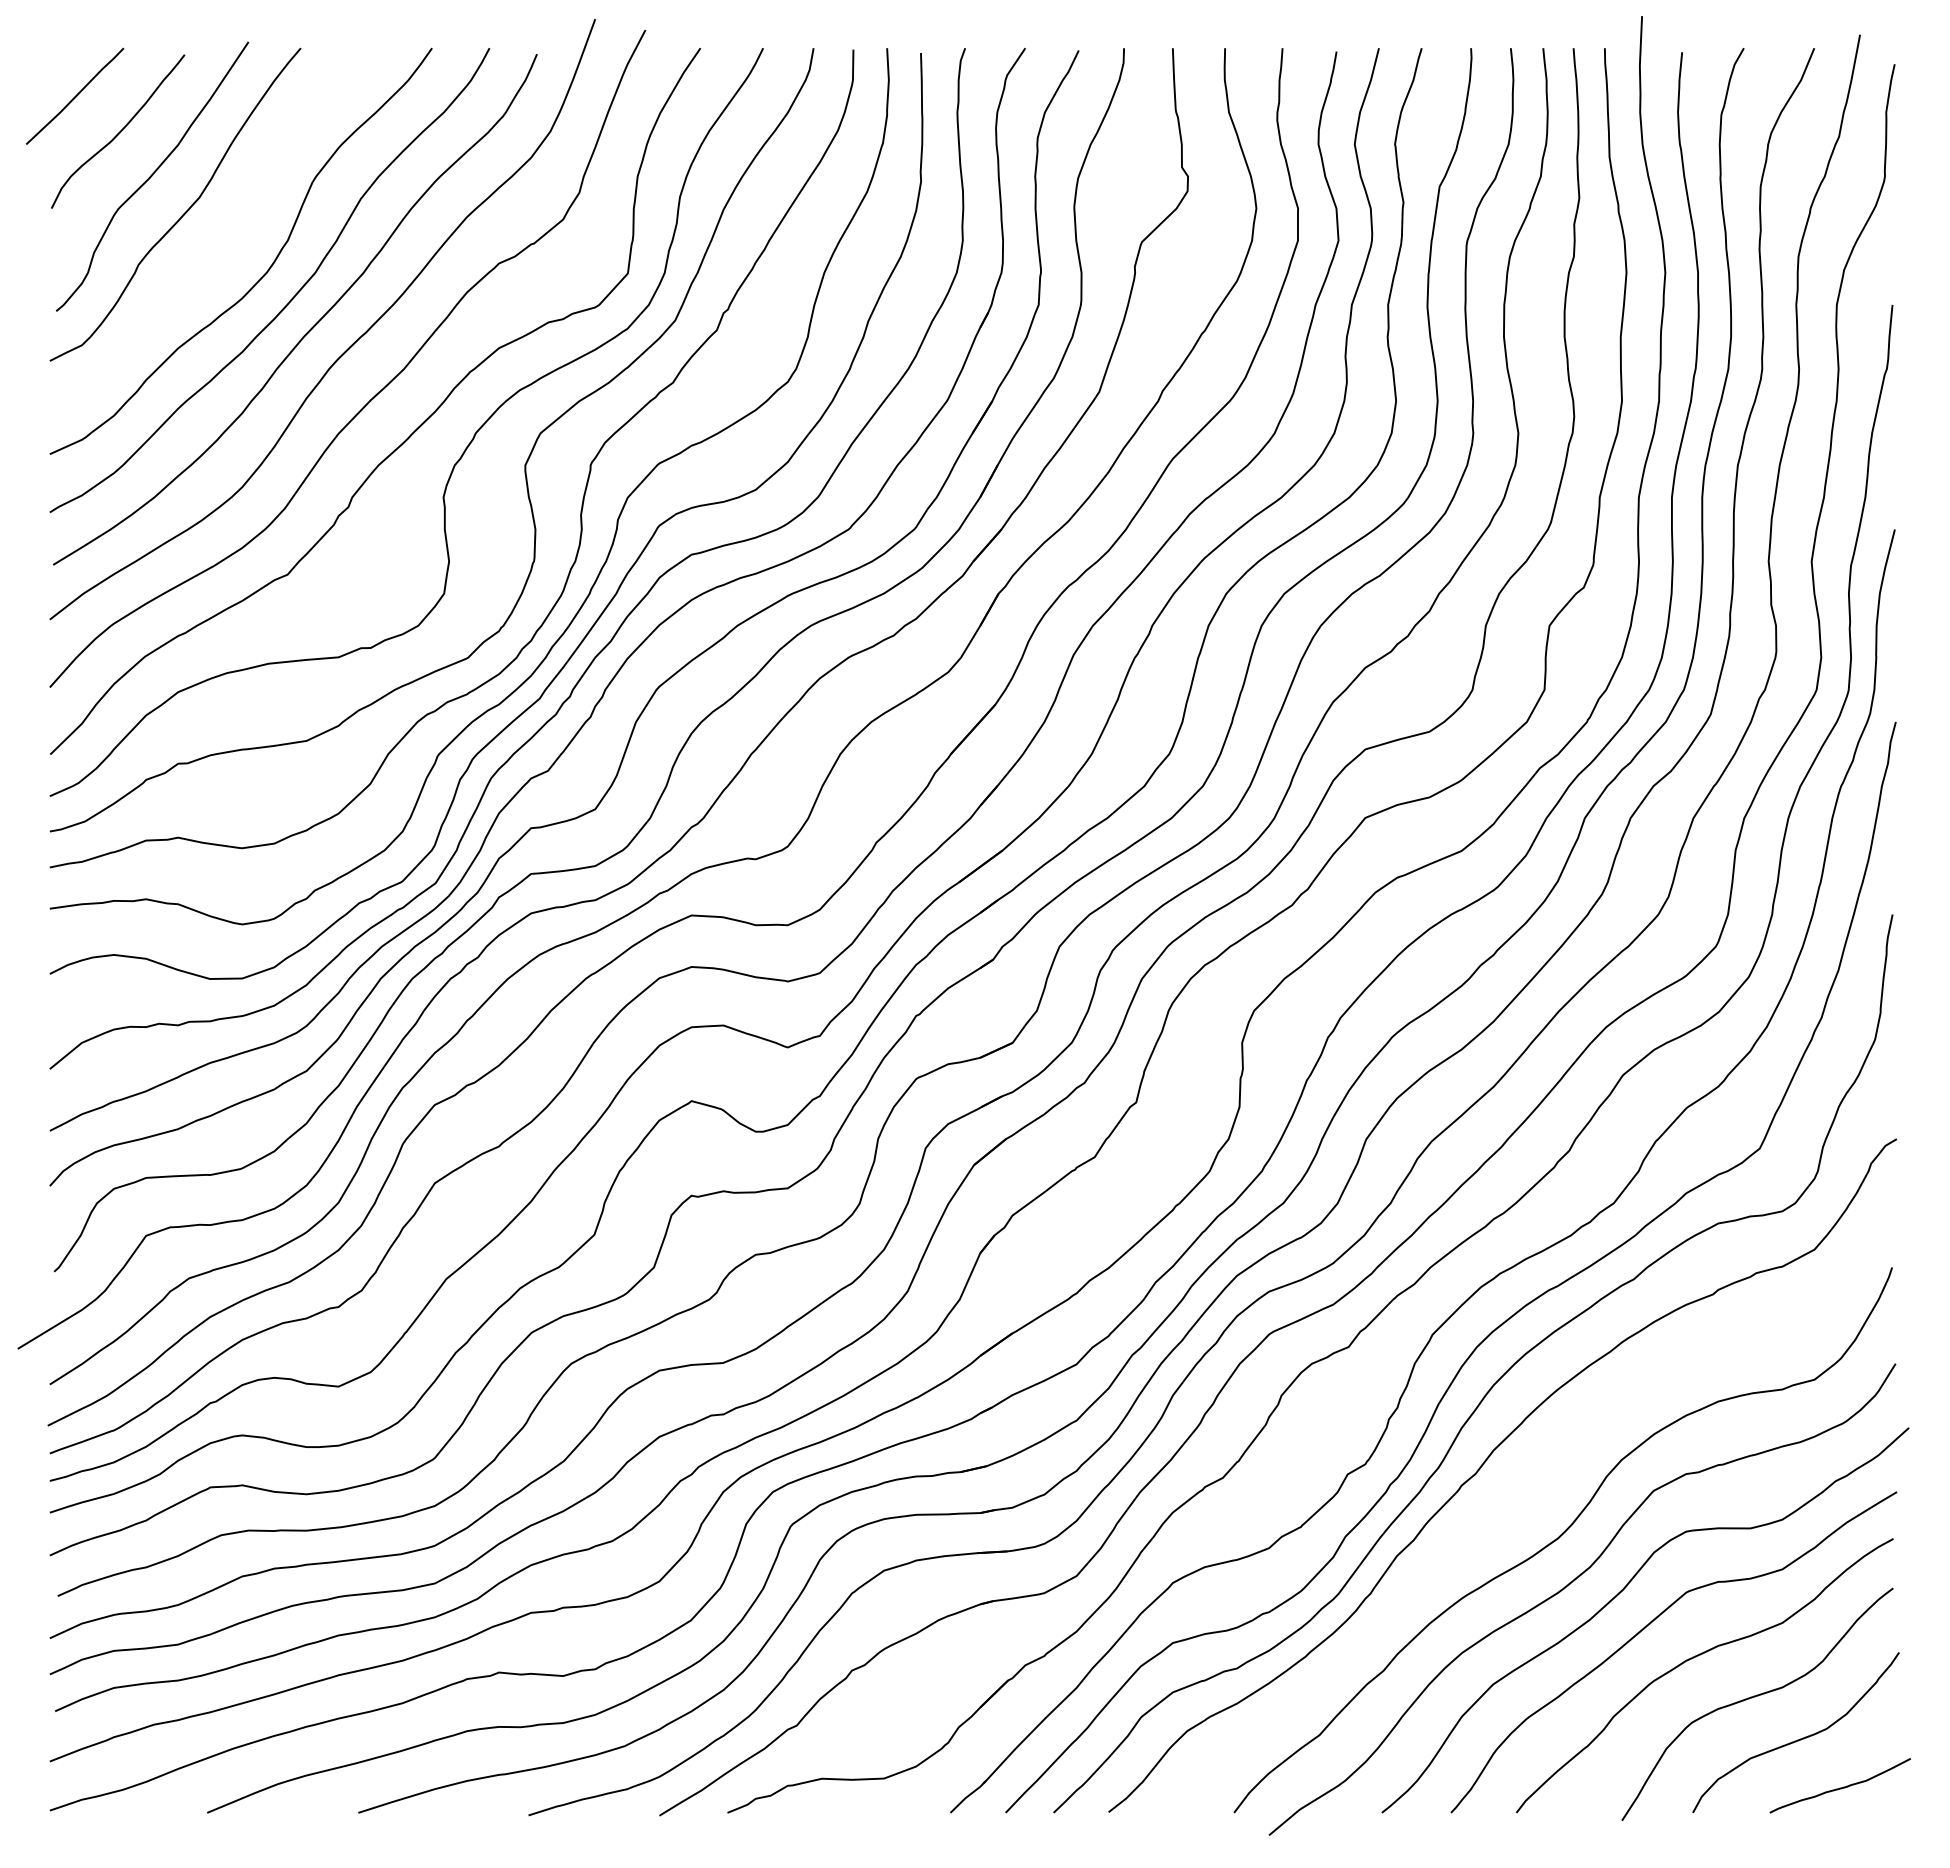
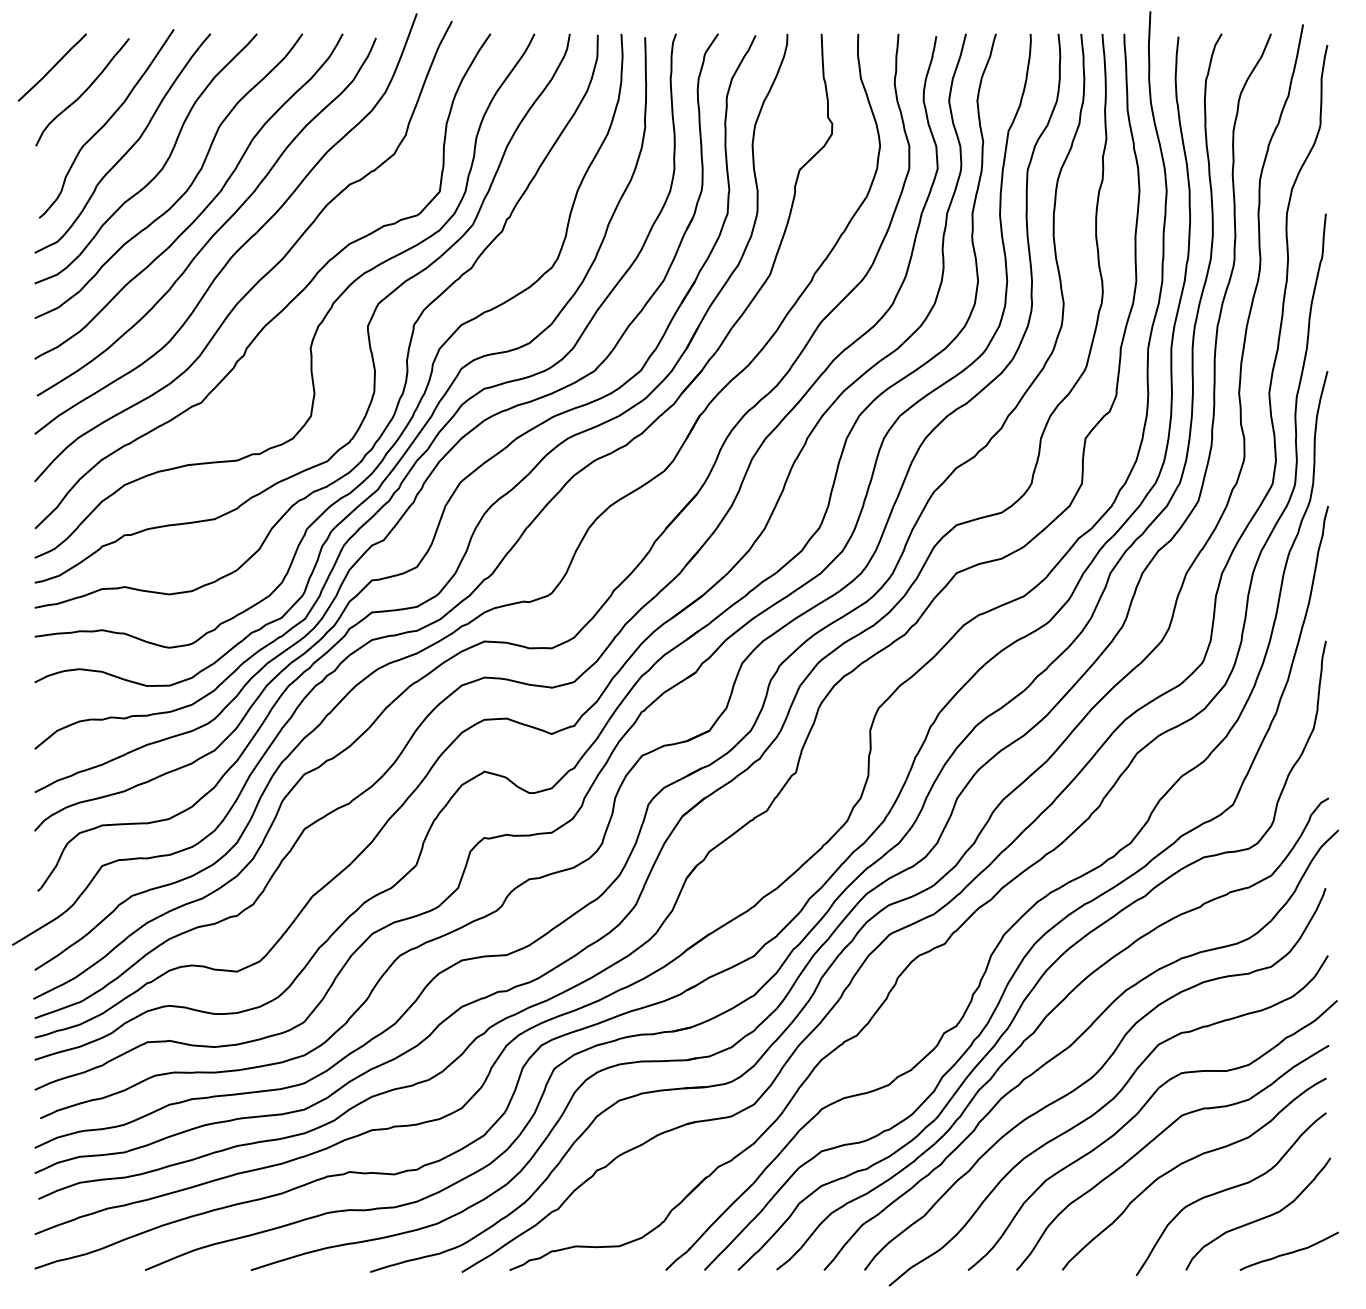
curve: (227, 244) -> (159, 171), added
curve: (1533, 1488) -> (1074, 1043), added

